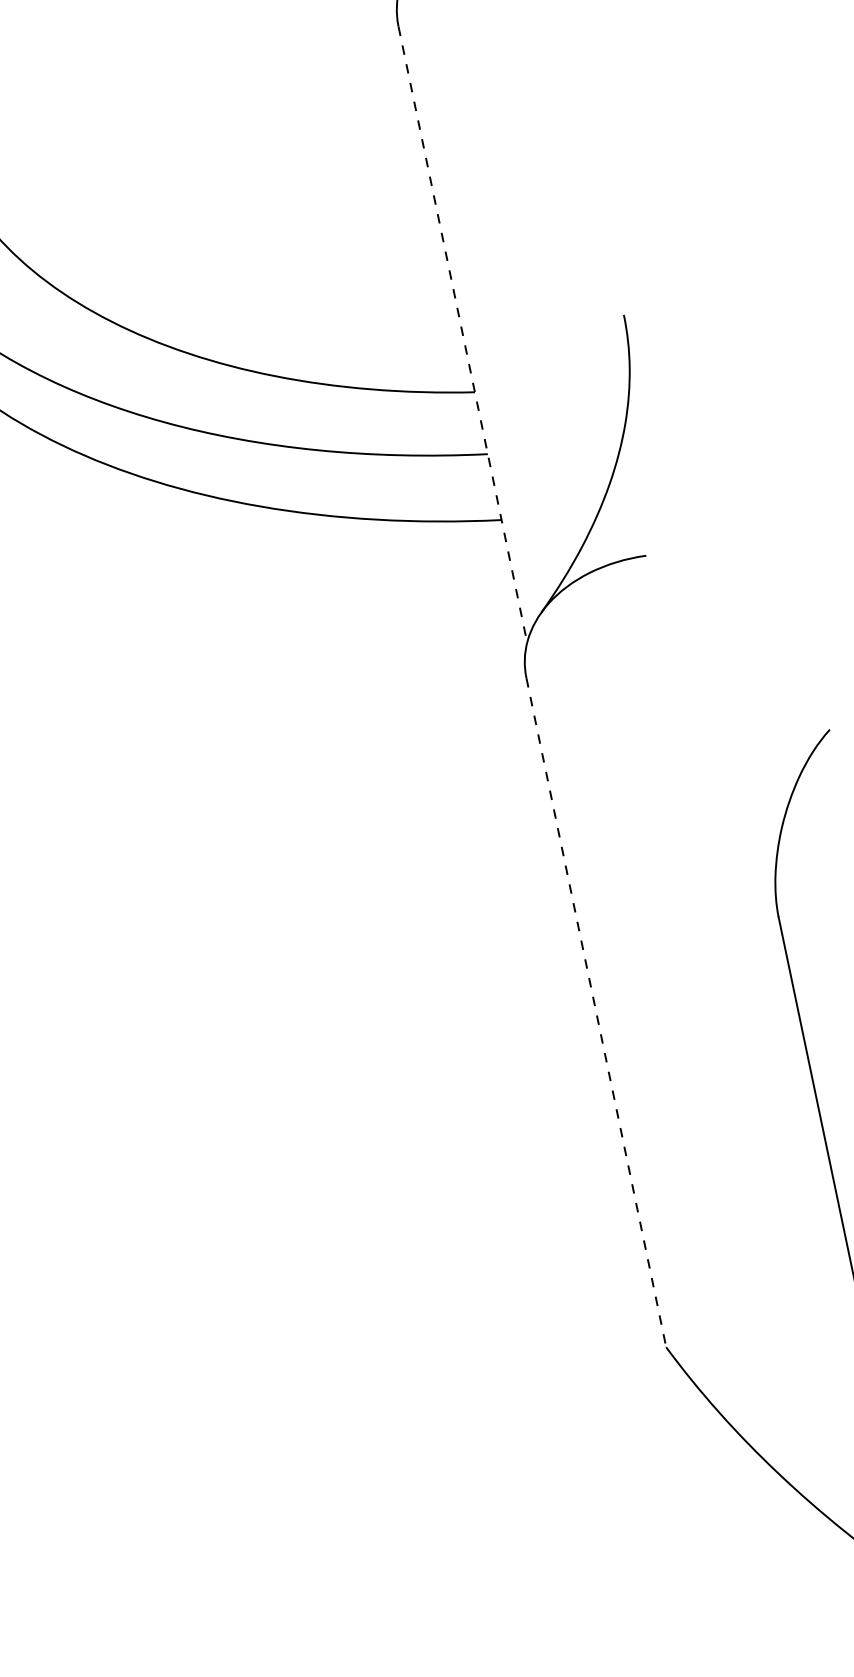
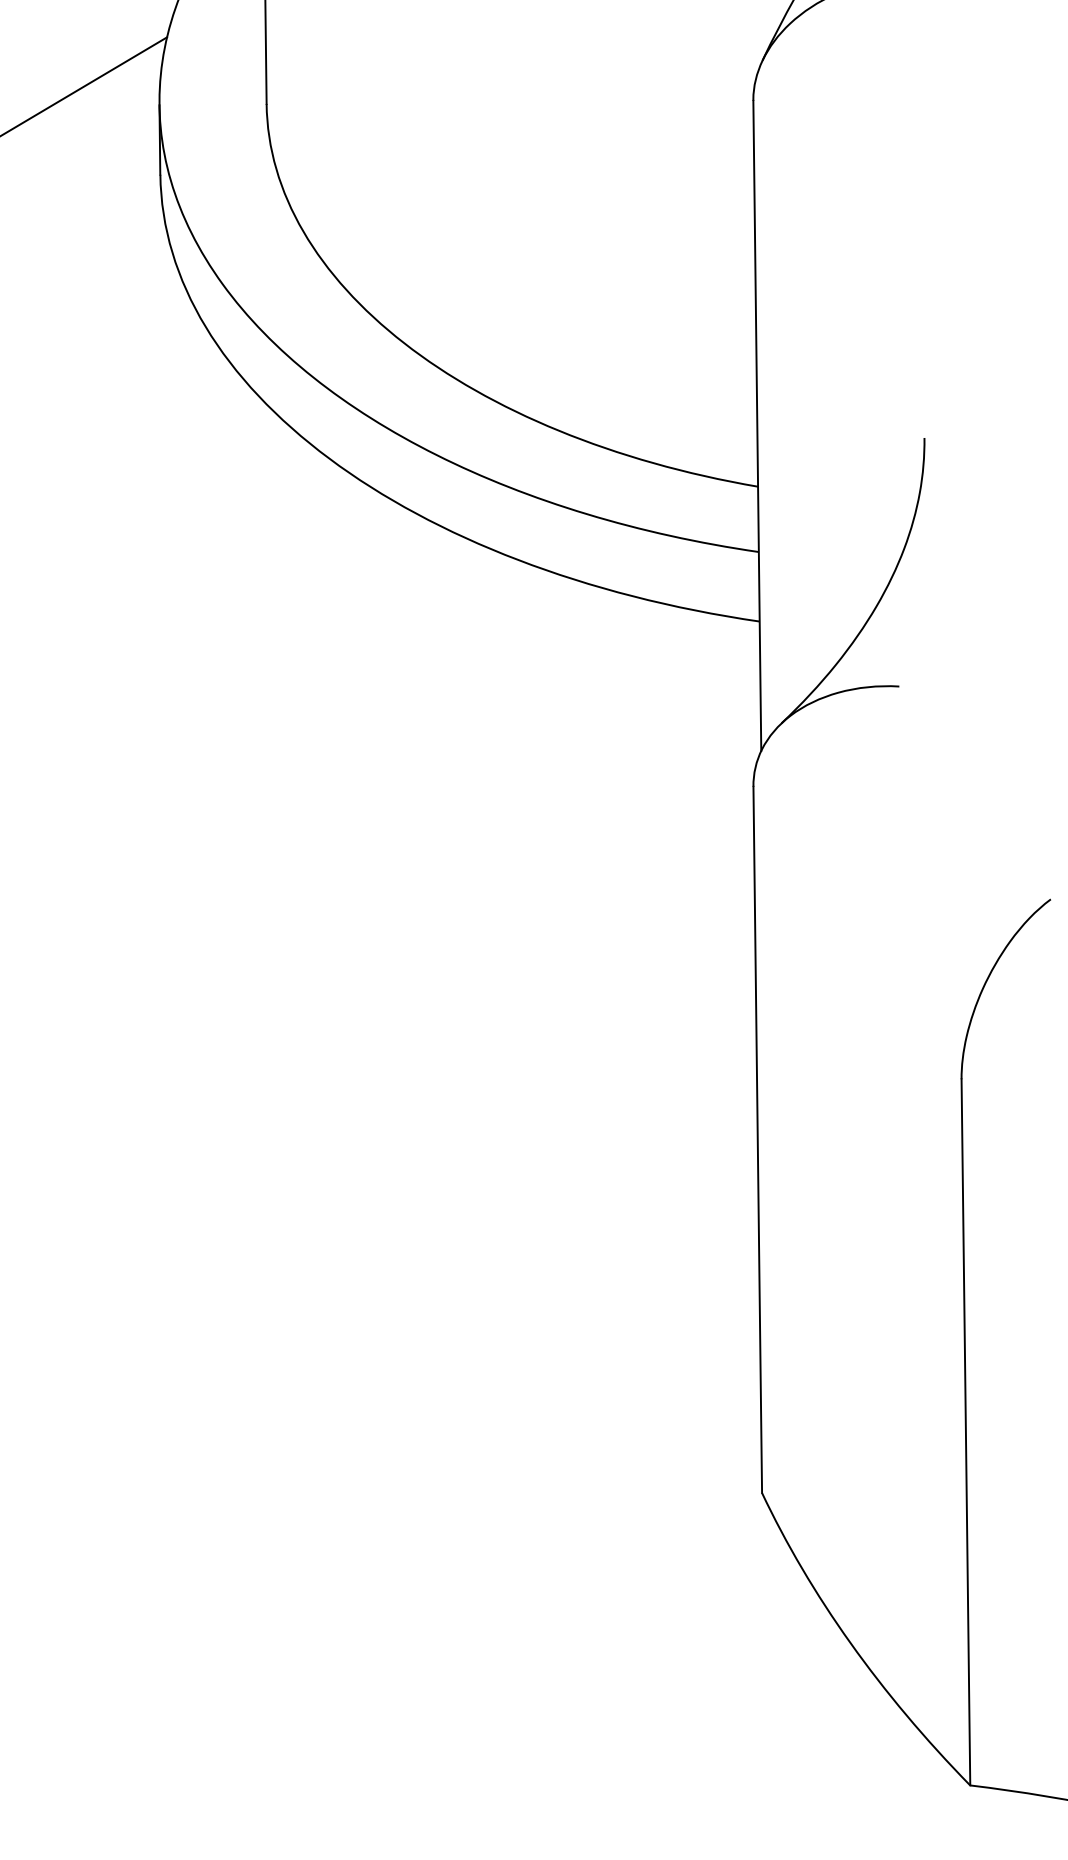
line: (463, 335) -> (757, 426), dashed -> solid
line: (596, 1013) -> (757, 1140), dashed -> solid

